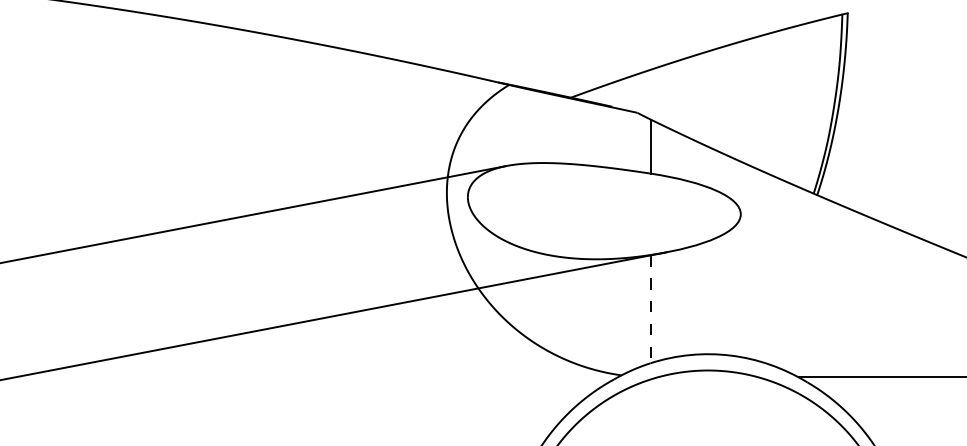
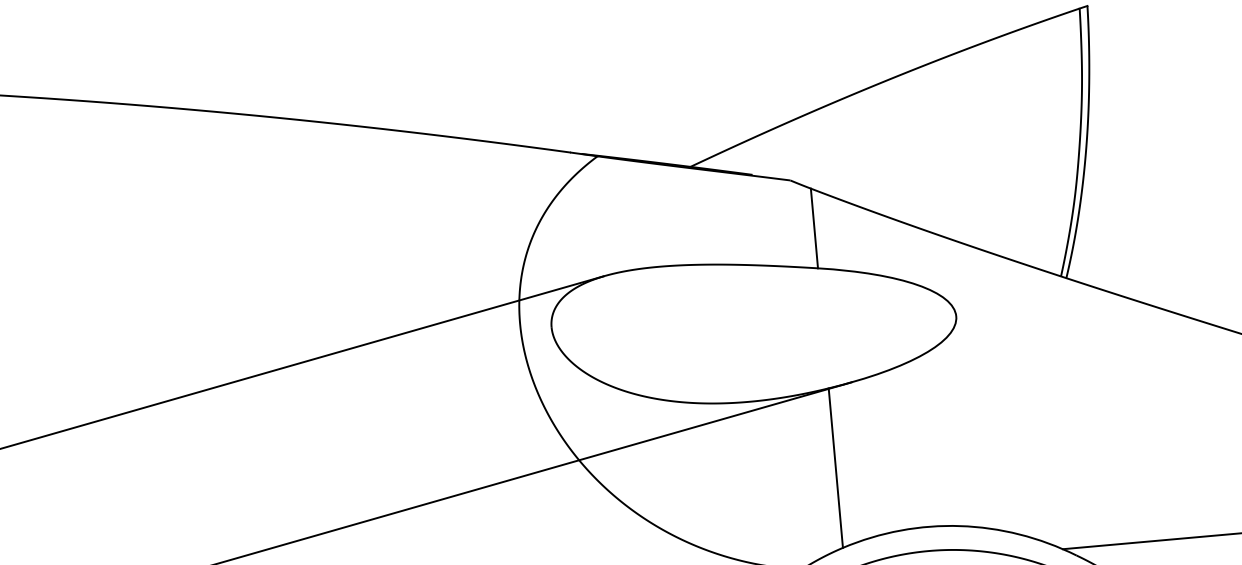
line: (650, 309) -> (835, 468), dashed -> solid

